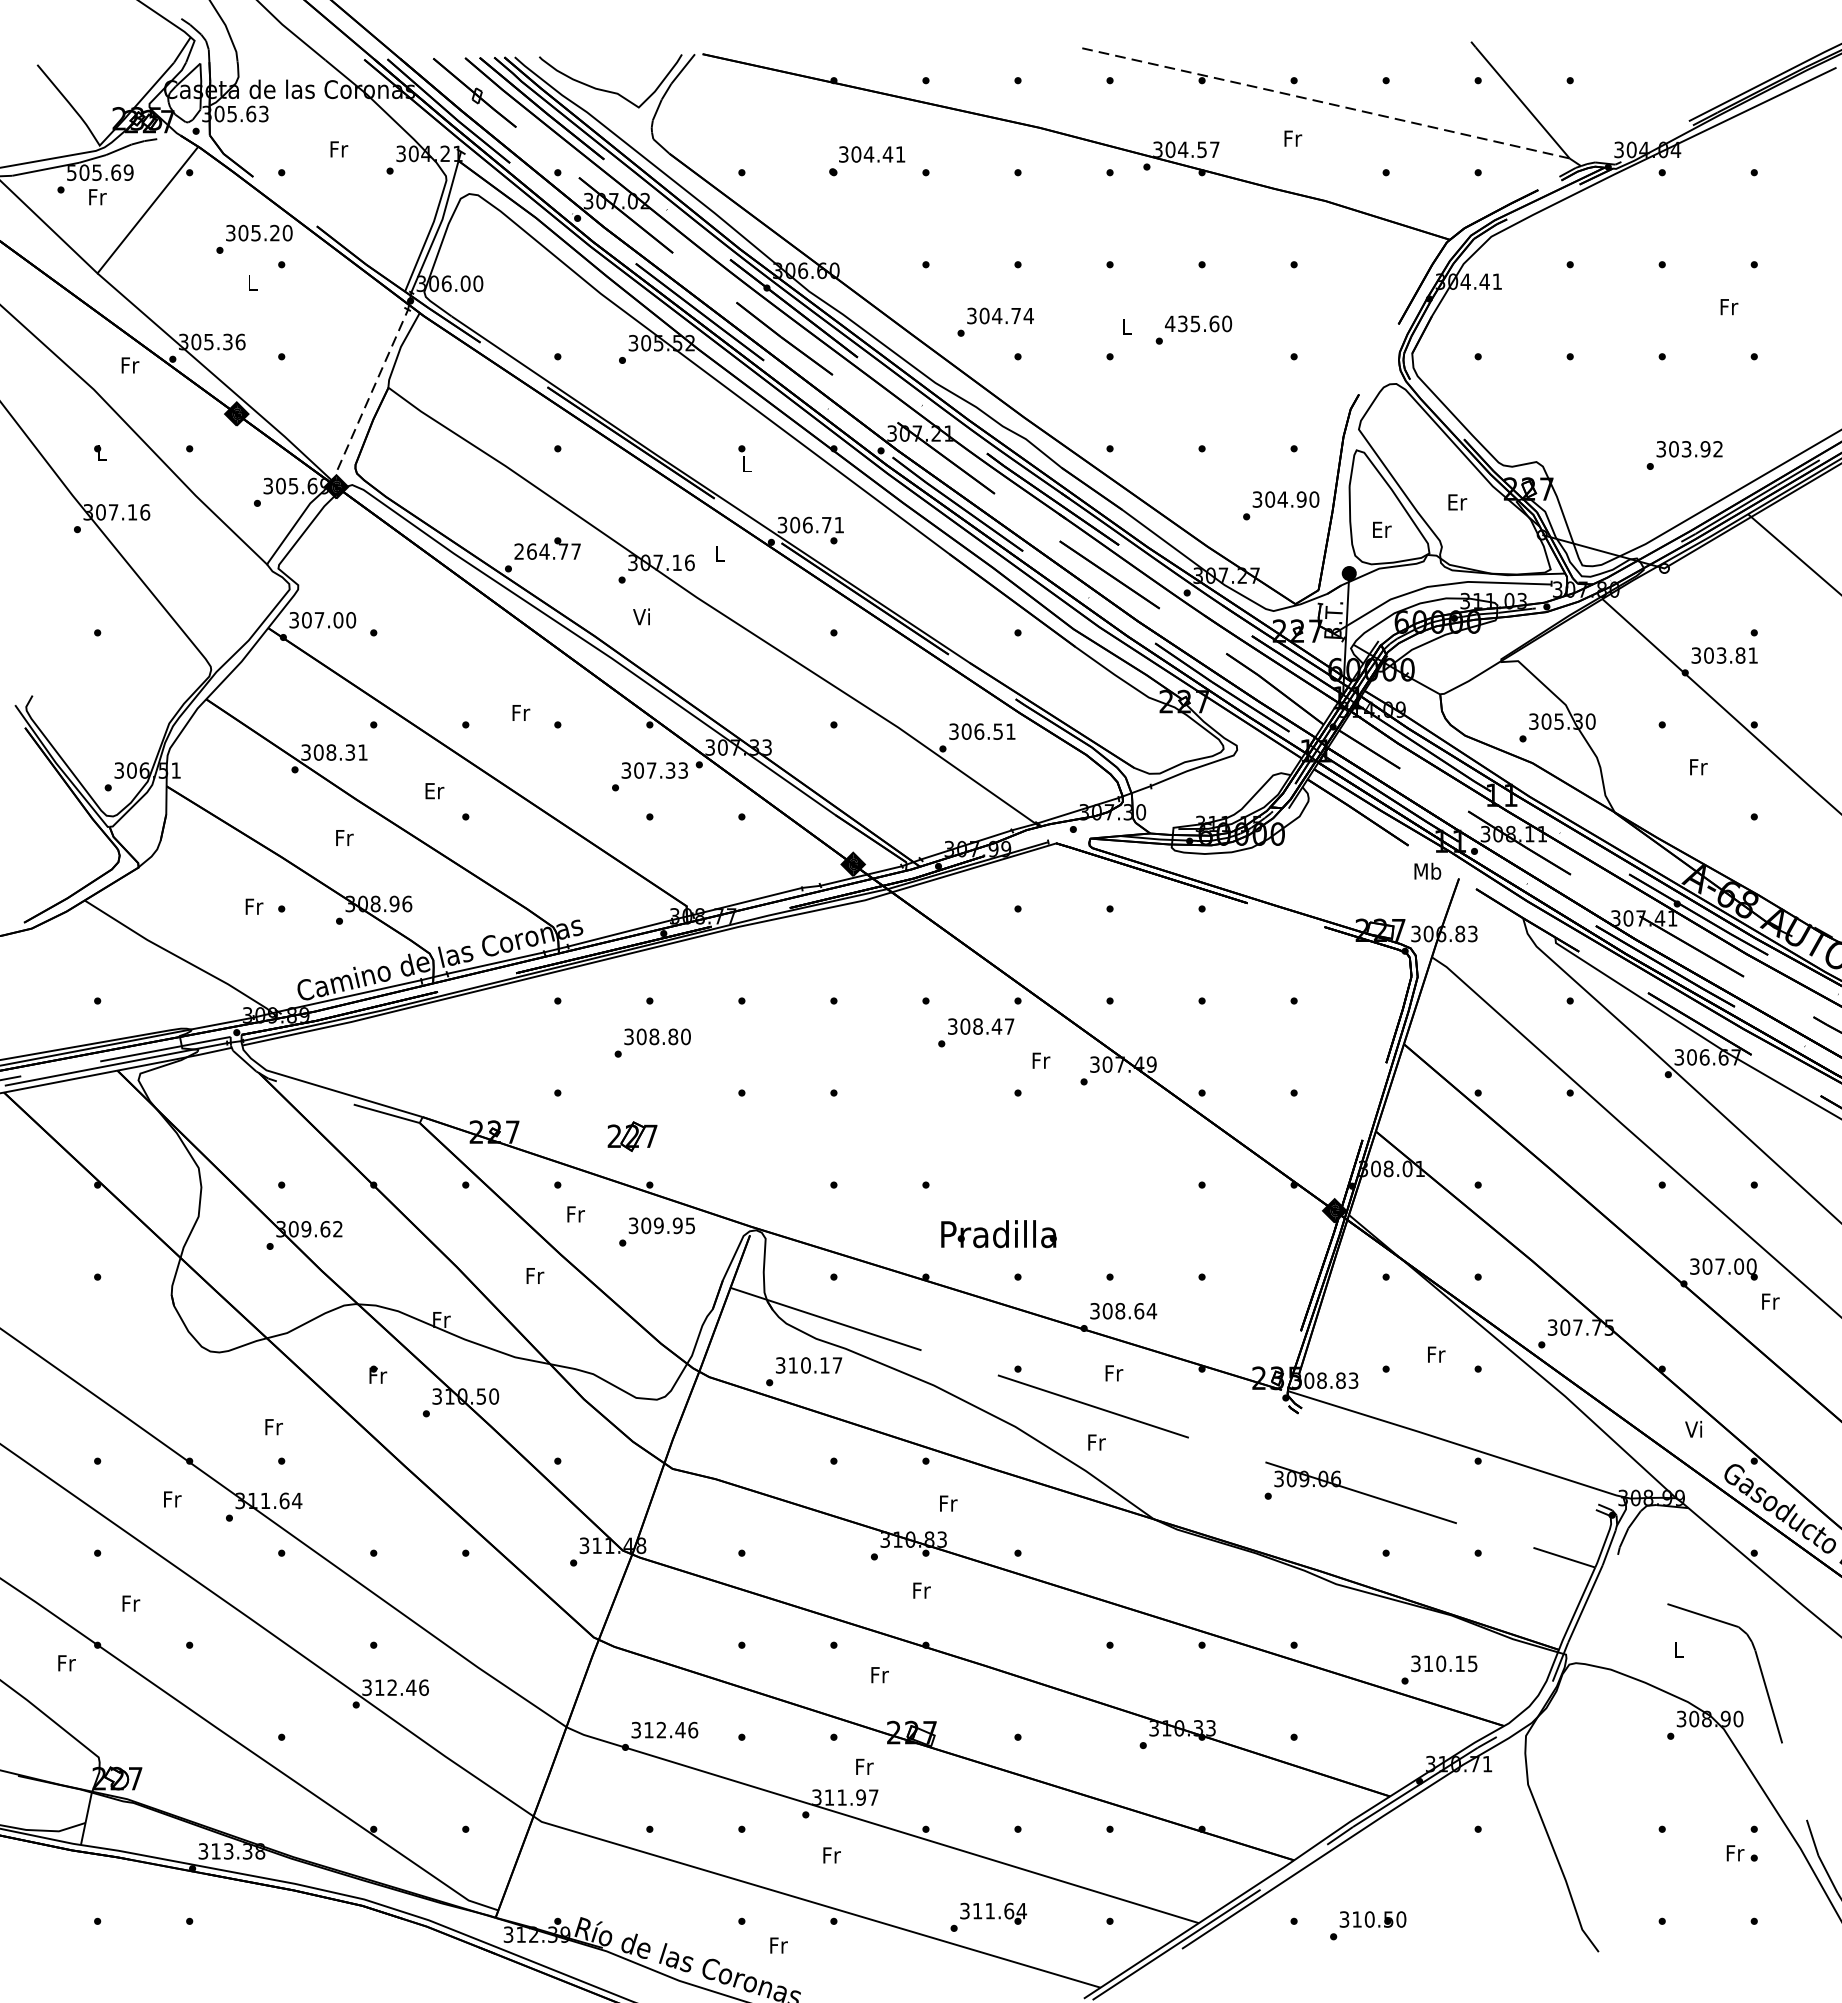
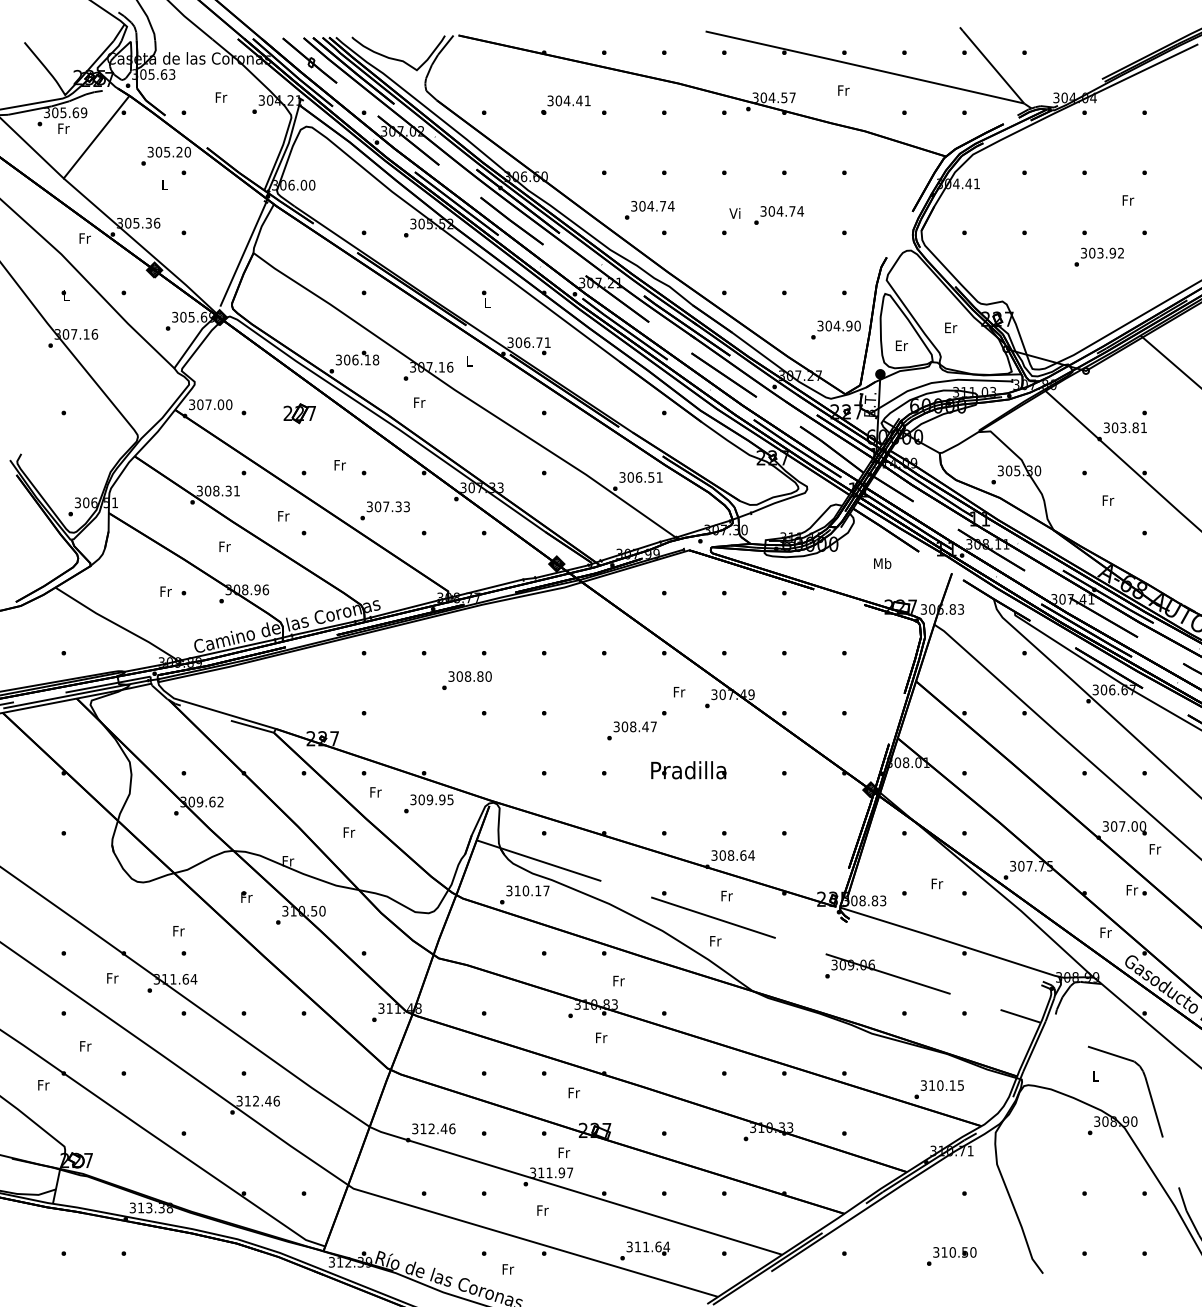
line: (1323, 103) -> (863, 67), dashed -> solid
text: (71, 172) -> (46, 112), 505.69 -> 305.69
text: (1199, 324) -> (782, 211), 435.60 -> 304.74
text: (1125, 327) -> (734, 213), L -> Vi
line: (373, 388) -> (243, 253), dashed -> solid
text: (1683, 454) -> (1098, 256), moved
text: (547, 550) -> (357, 359), 264.77 -> 306.18
text: (642, 616) -> (419, 402), Vi -> Fr
text: (648, 776) -> (384, 510), moved
text: (434, 791) -> (283, 516), Er -> Fr
text: (1427, 871) -> (882, 563), moved
text: (975, 1032) -> (631, 730), moved
text: (651, 1042) -> (466, 680), moved
part: (632, 1136) -> (299, 413), moved
text: (998, 1234) -> (688, 770), moved
text: (1694, 1429) -> (1105, 932), Vi -> Fr
text: (1741, 1853) -> (1136, 890), moved
text: (1367, 1925) -> (951, 1256), moved

